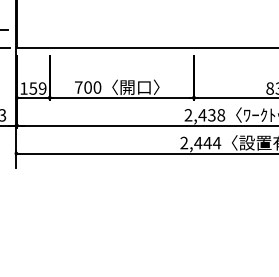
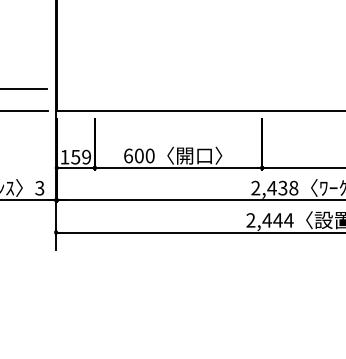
text: (78, 87) -> (128, 155), 700 -> 600

